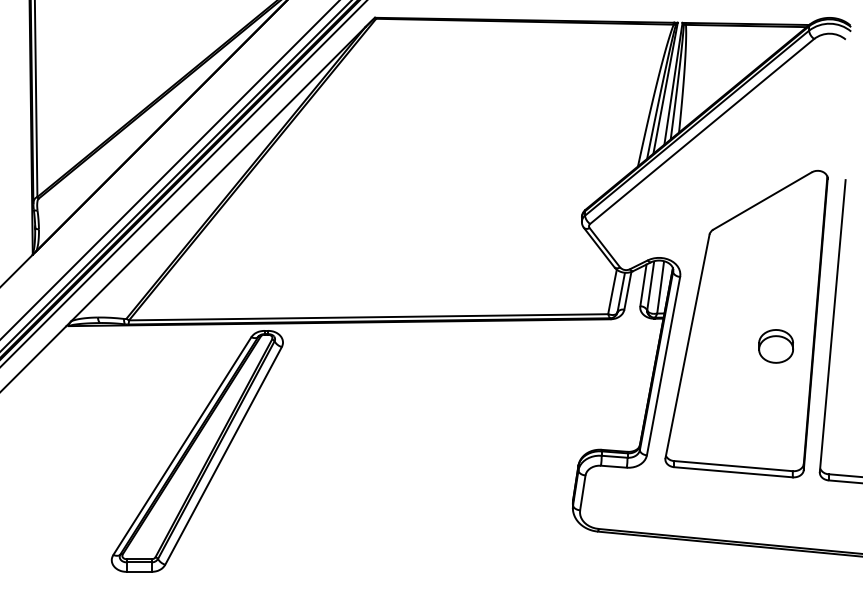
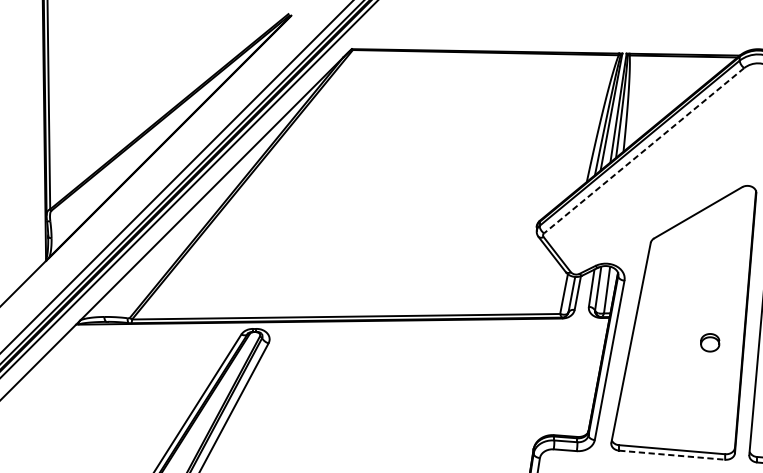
line: (701, 131) -> (643, 150), solid -> dashed
part: (775, 346) -> (709, 342), size x0.6
line: (733, 472) -> (672, 455), solid -> dashed

